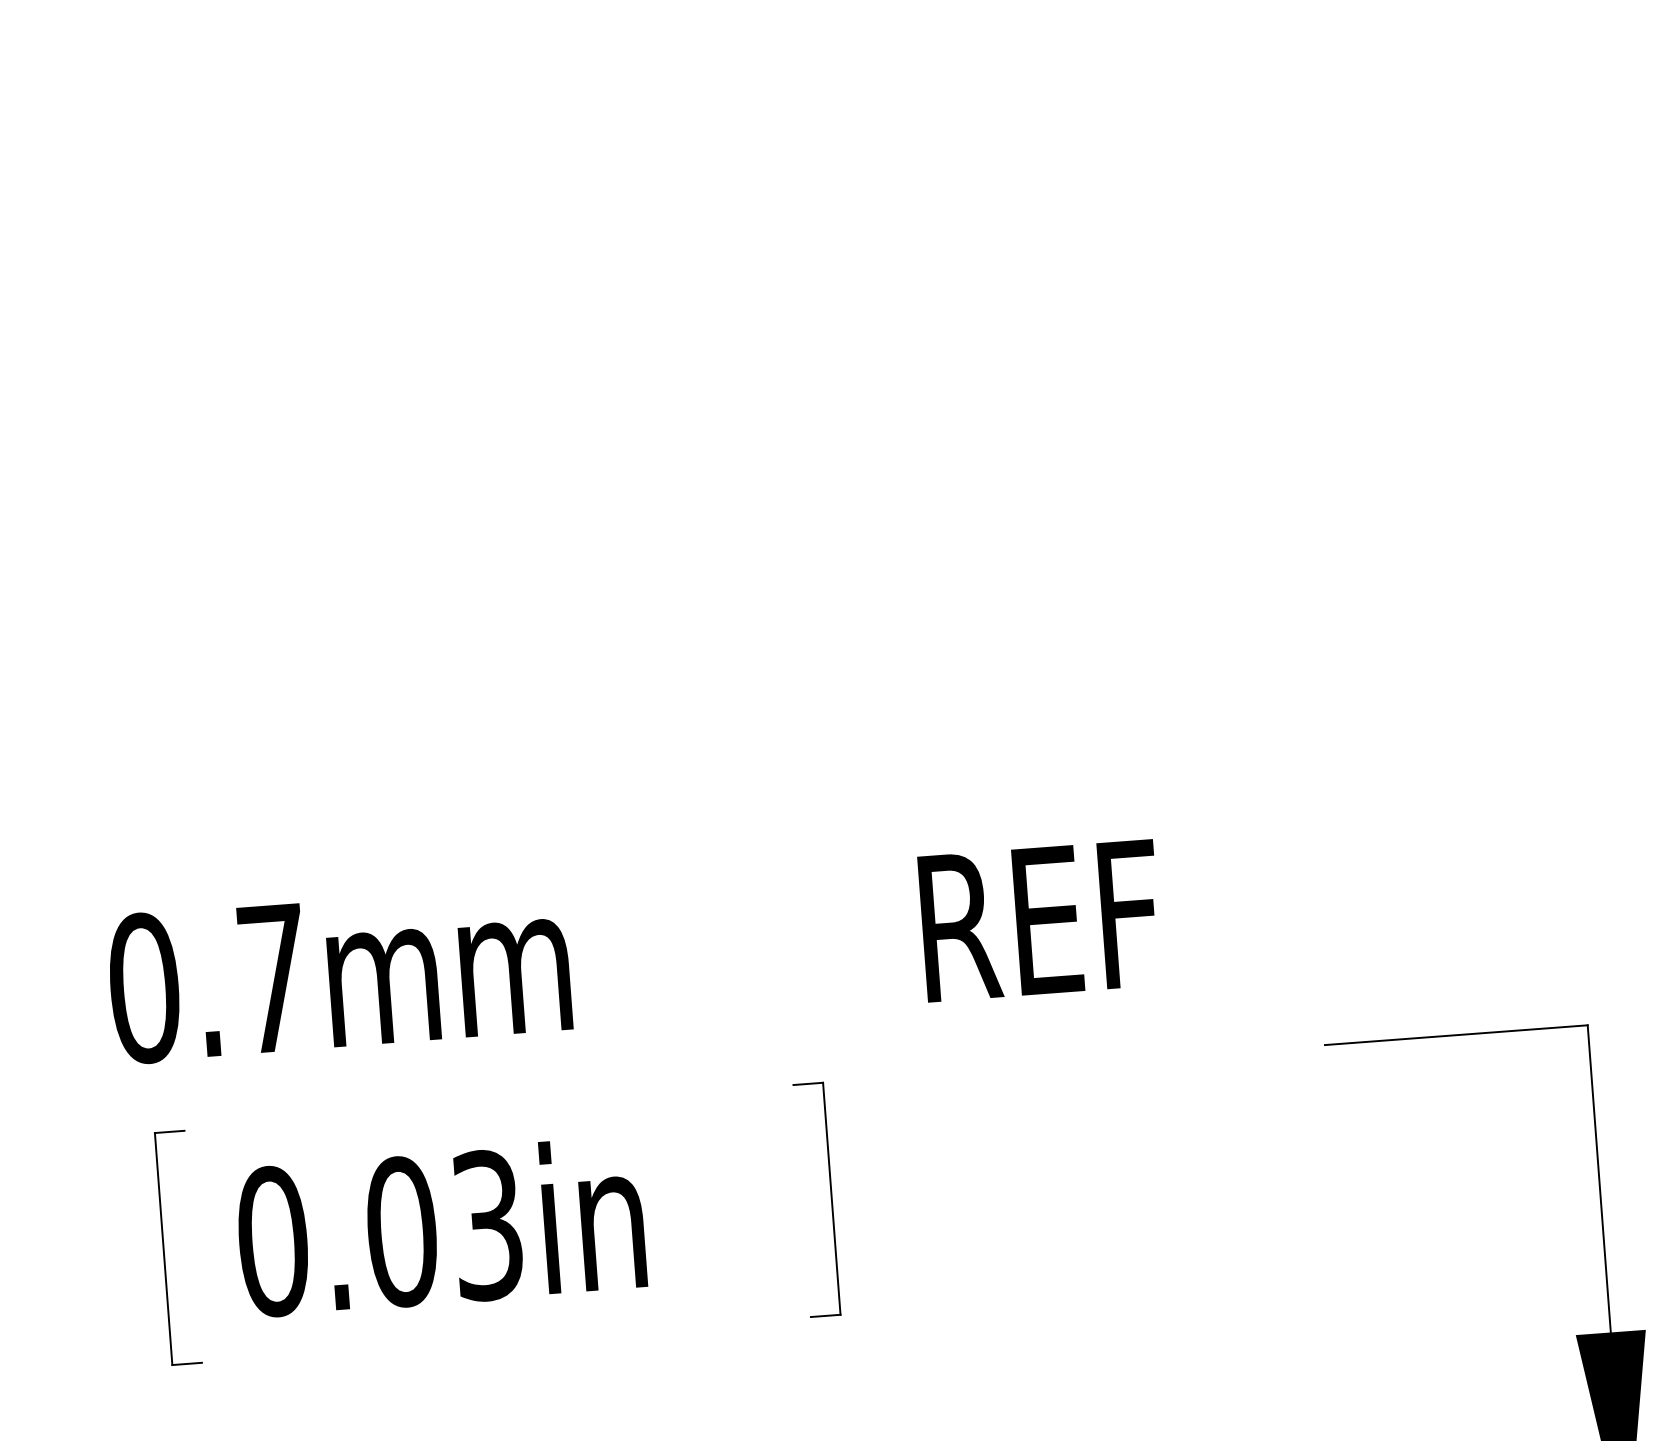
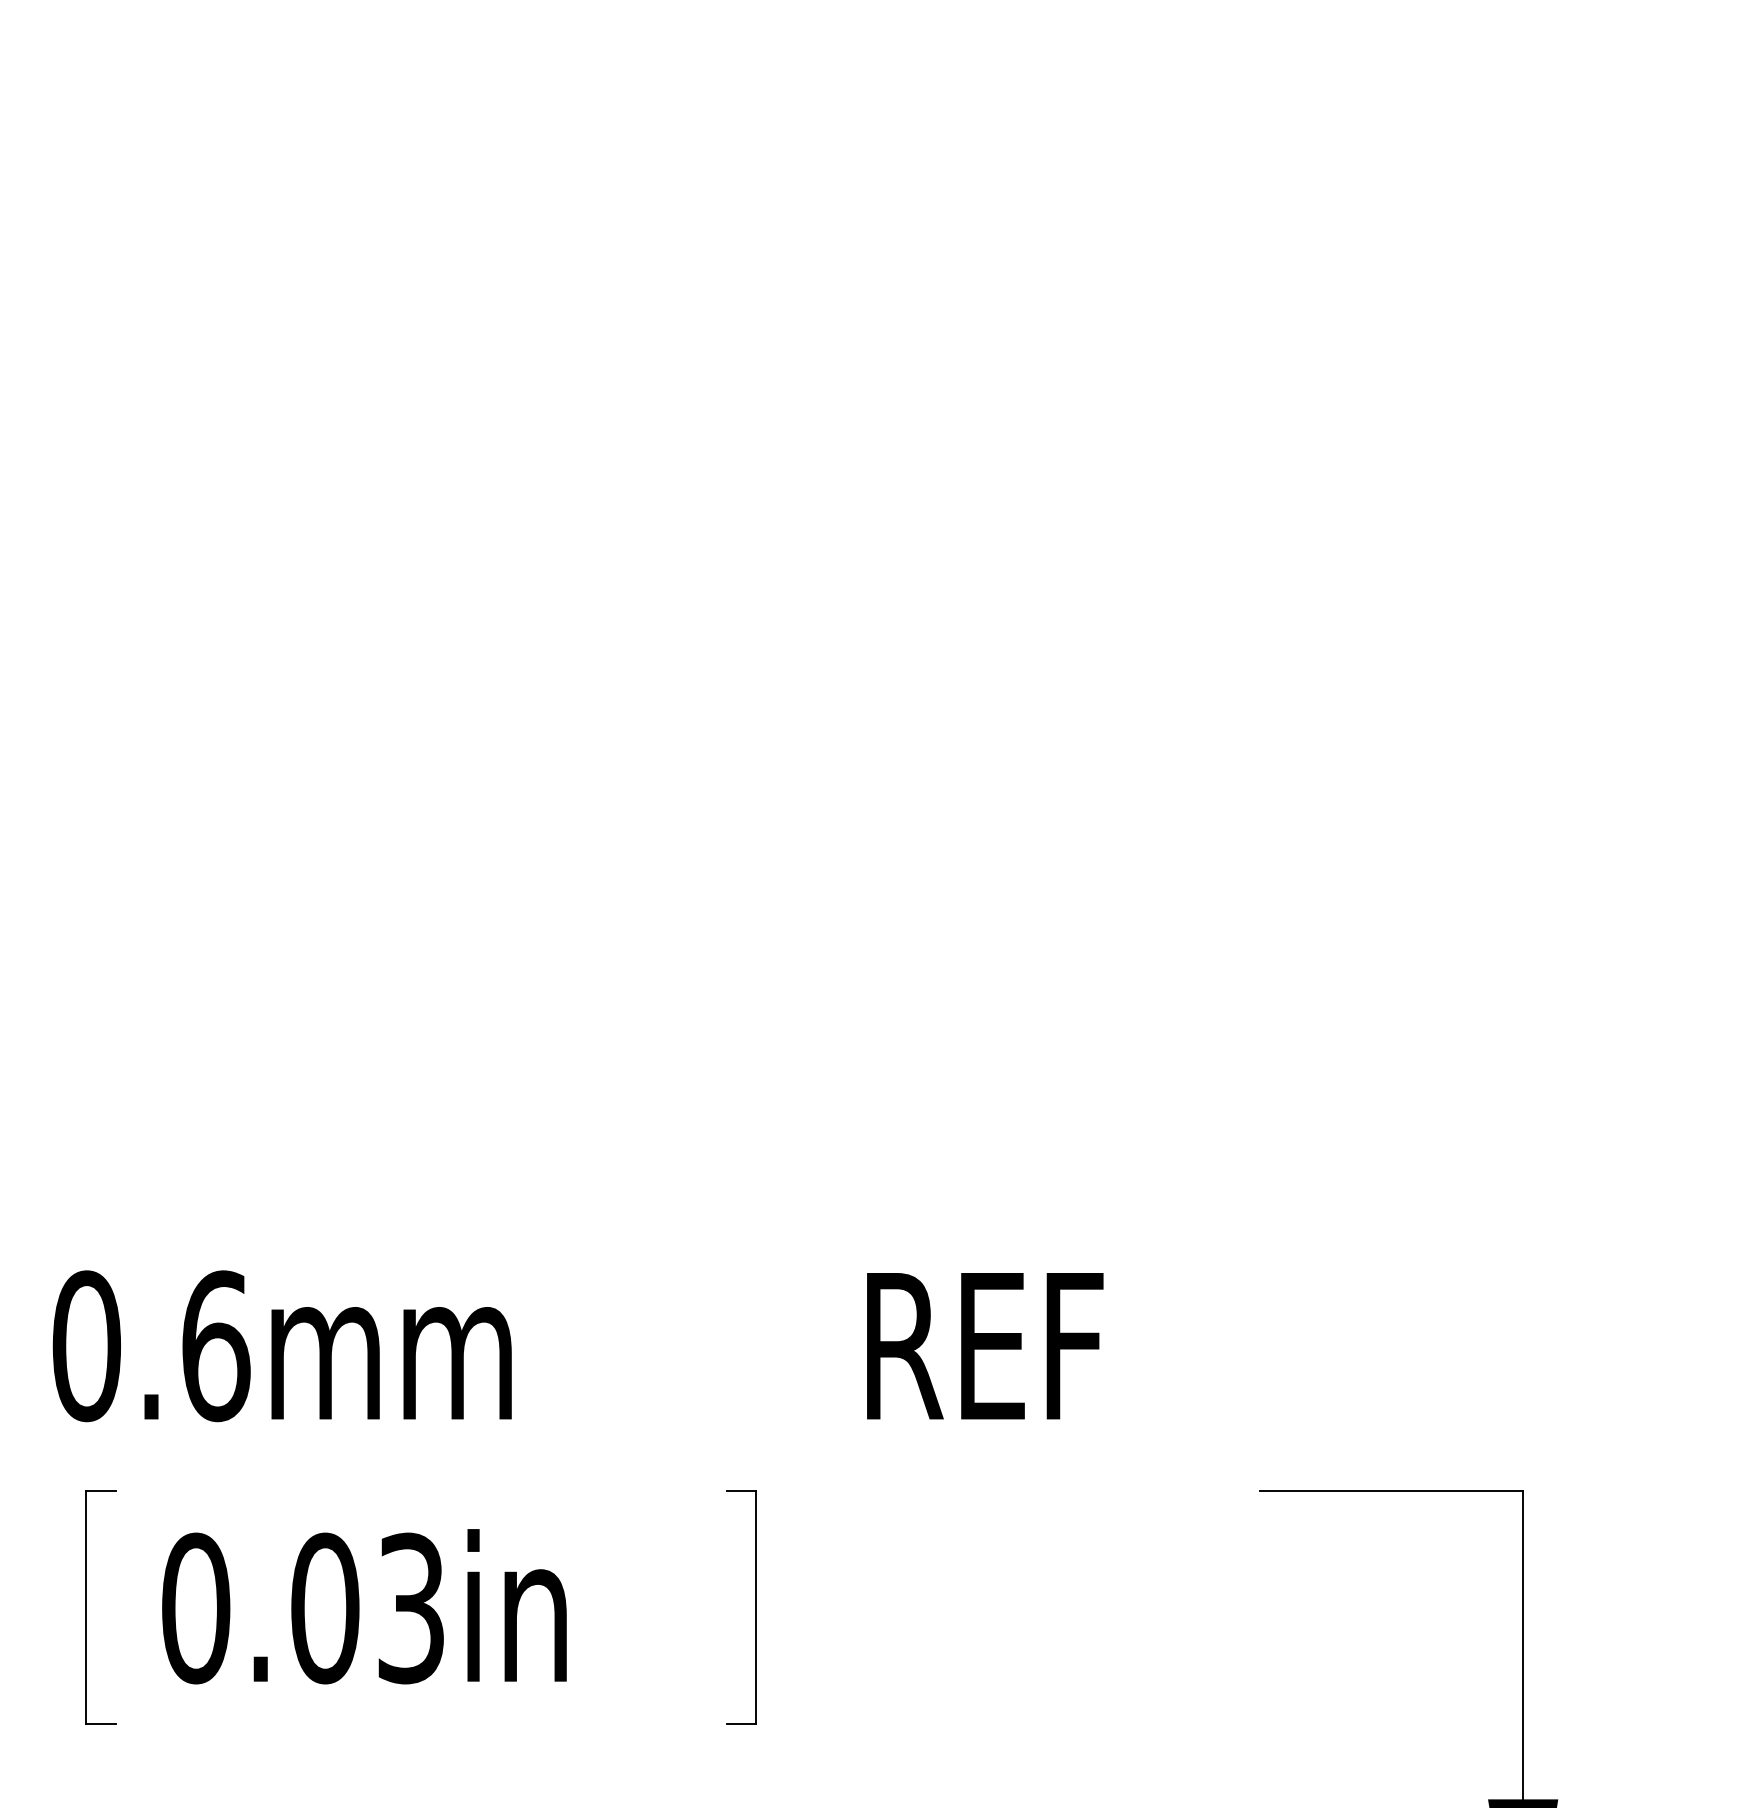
text: (273, 978) -> (216, 1346), 0.7mm -> 0.6mm

